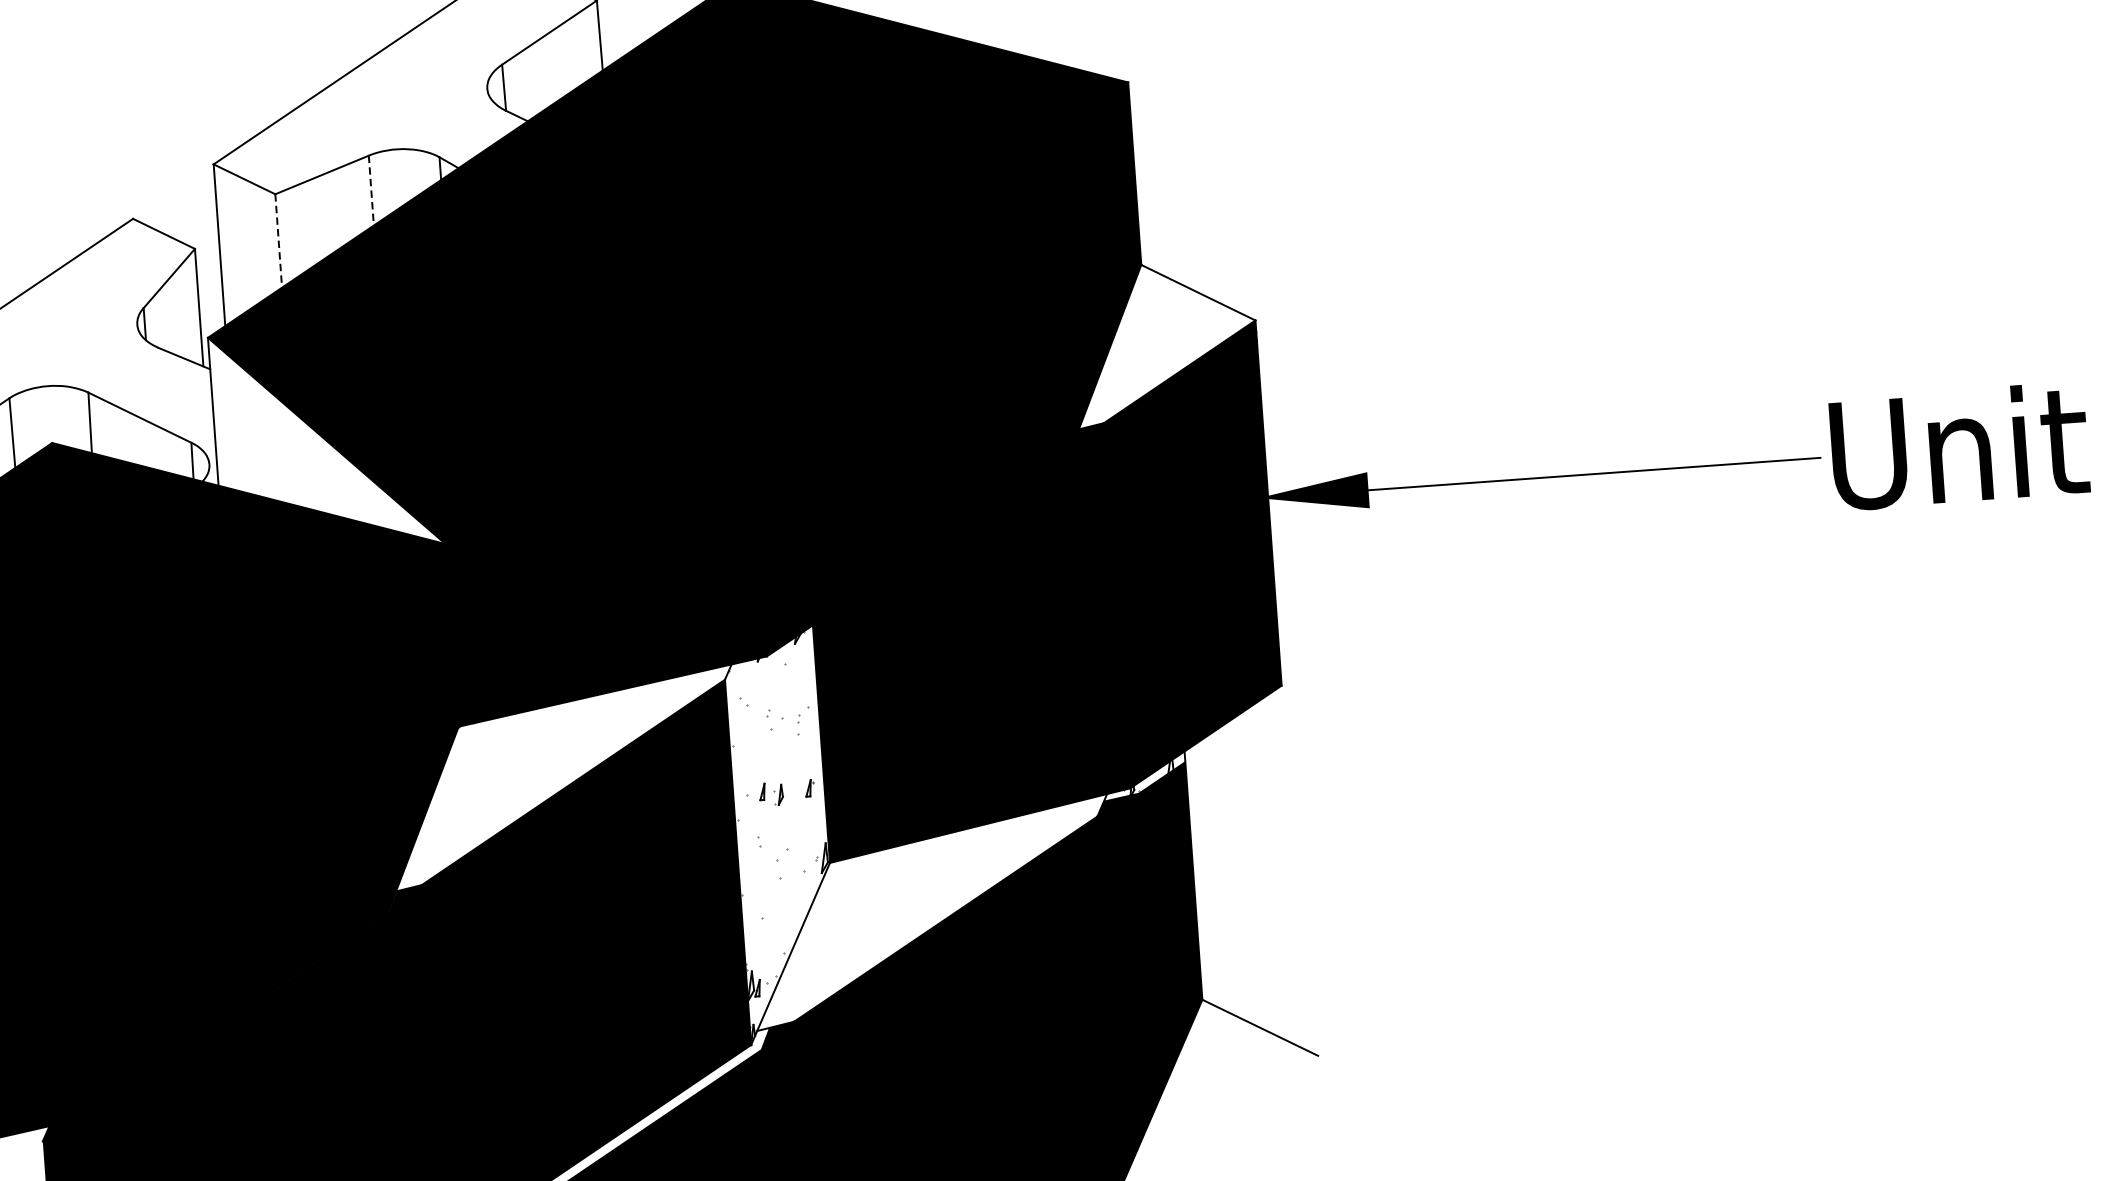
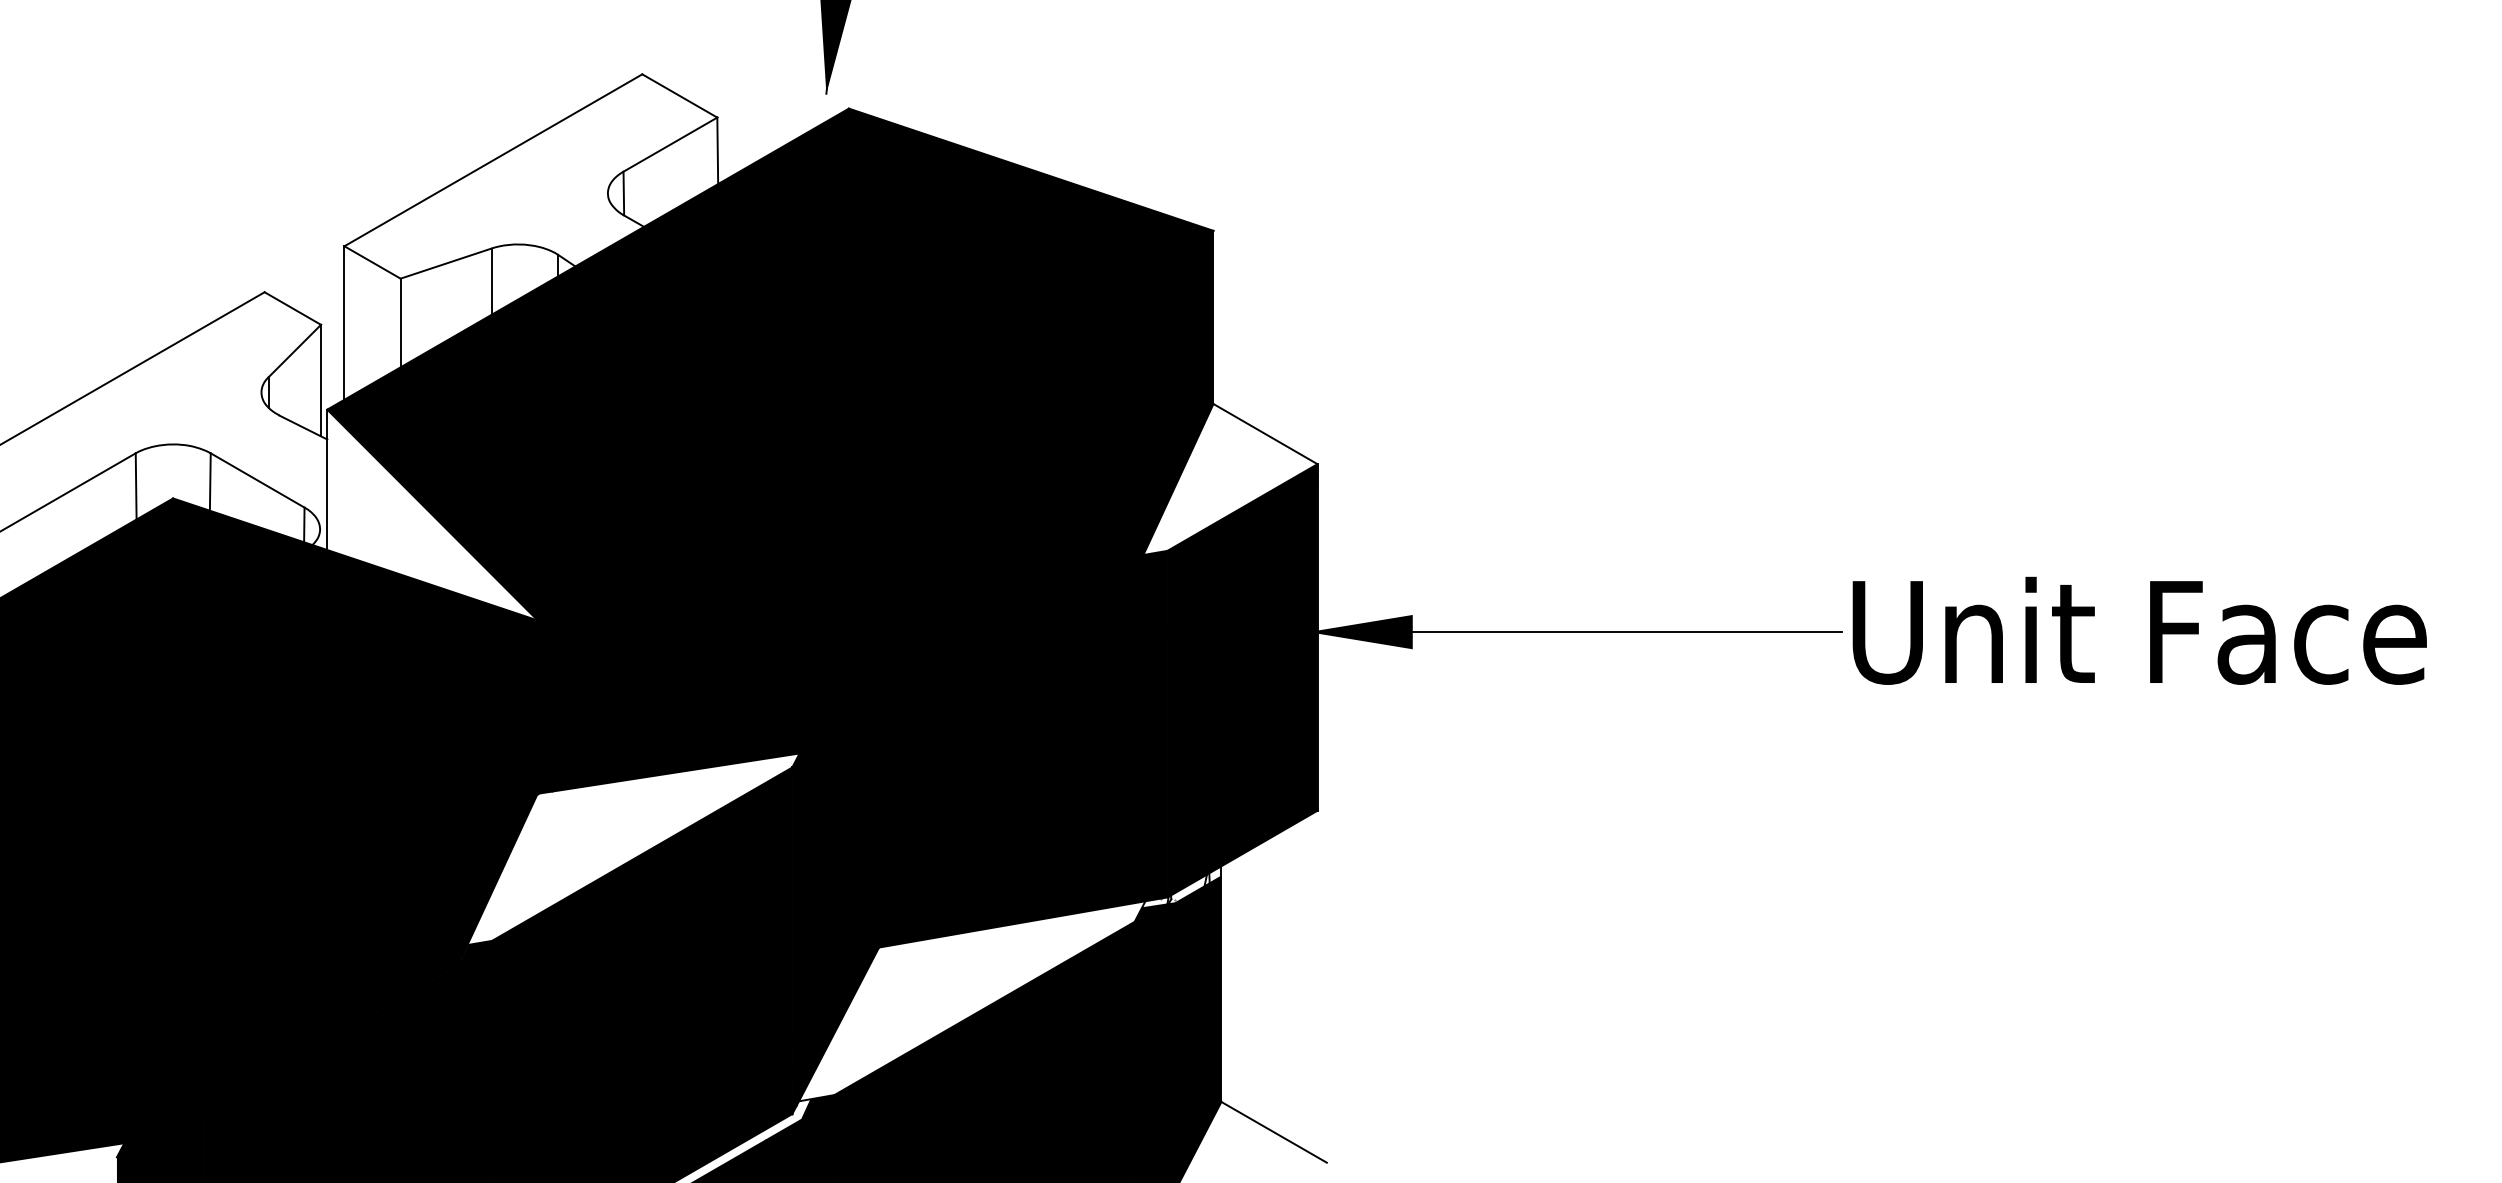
line: (371, 191) -> (491, 282), dashed -> solid
line: (278, 241) -> (400, 323), dashed -> solid
fill: (781, 834) -> (835, 917), added

